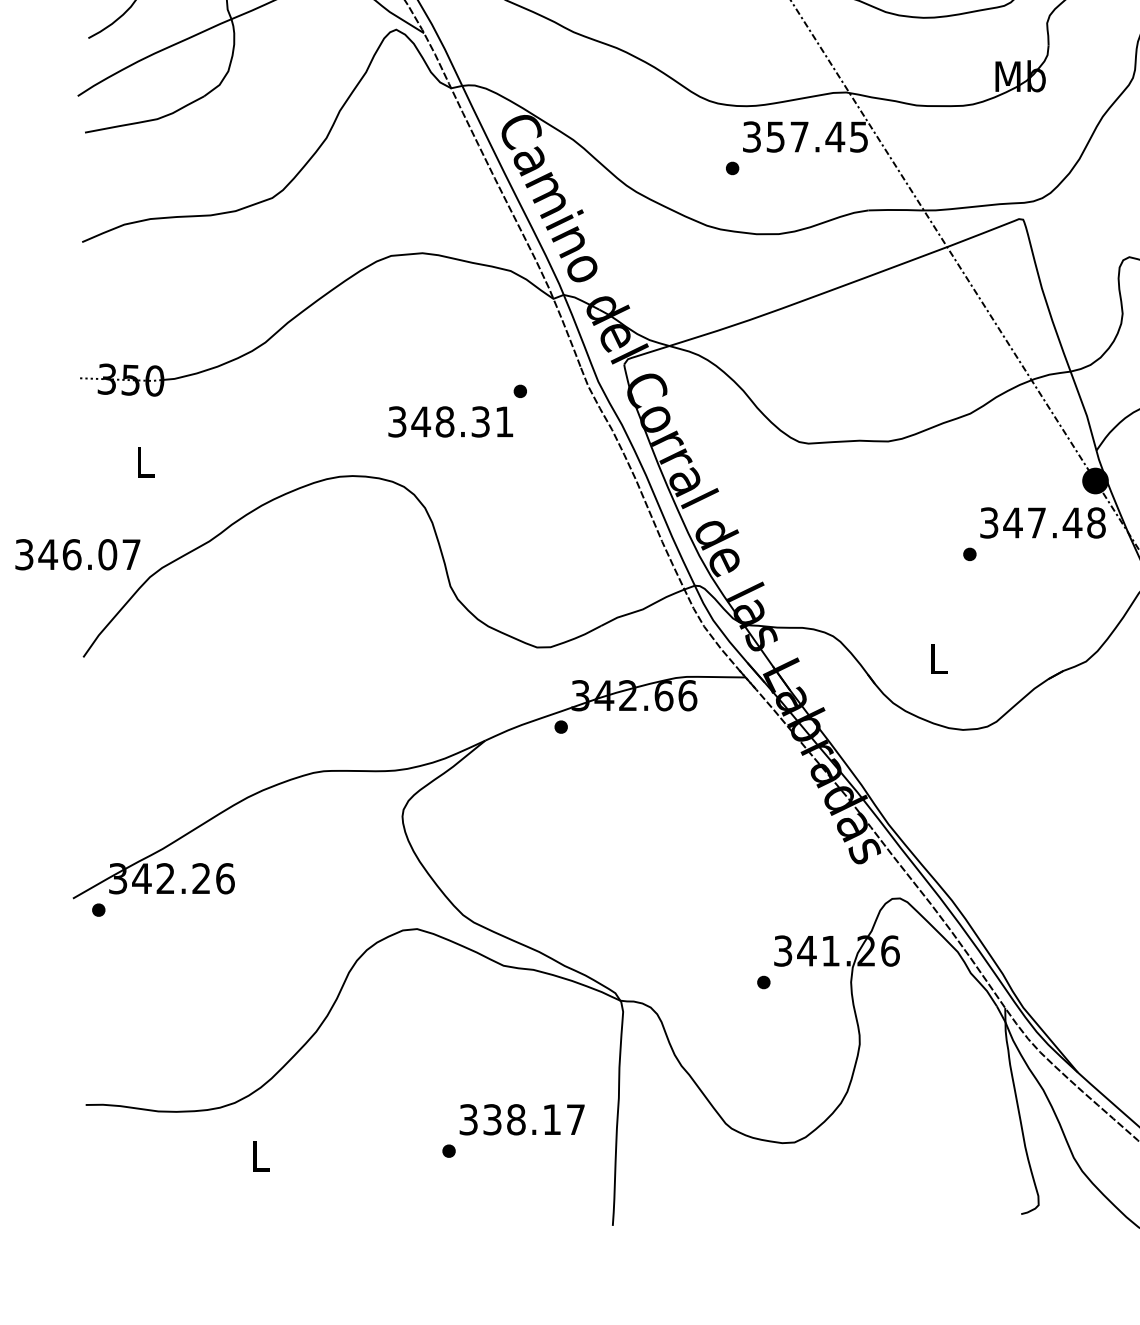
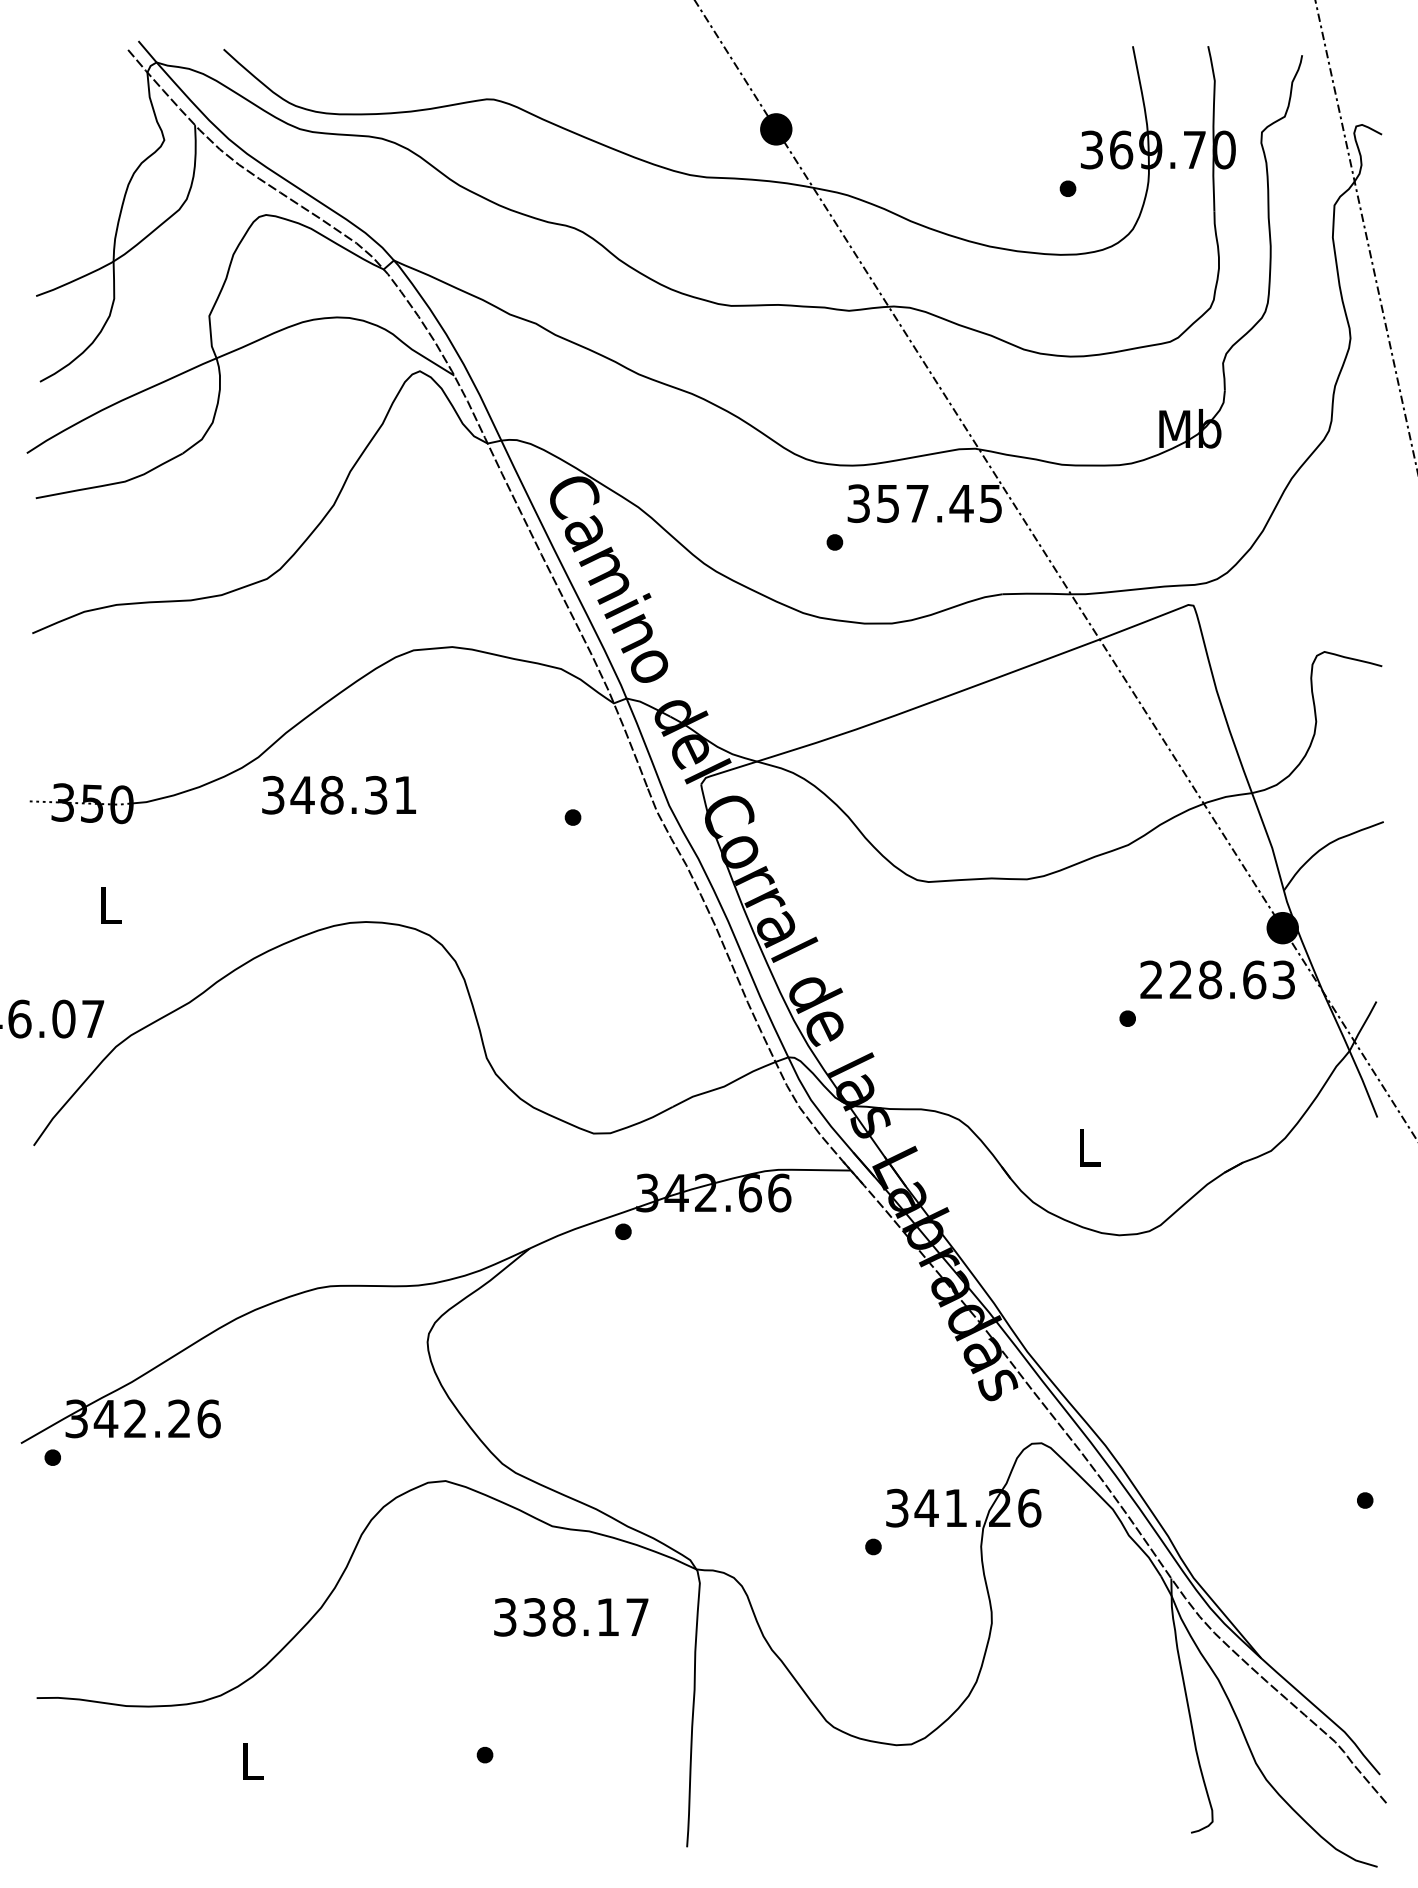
text: (450, 421) -> (338, 794), moved
text: (1042, 522) -> (1217, 979), 347.48 -> 228.63
text: (522, 1119) -> (571, 1617), moved

